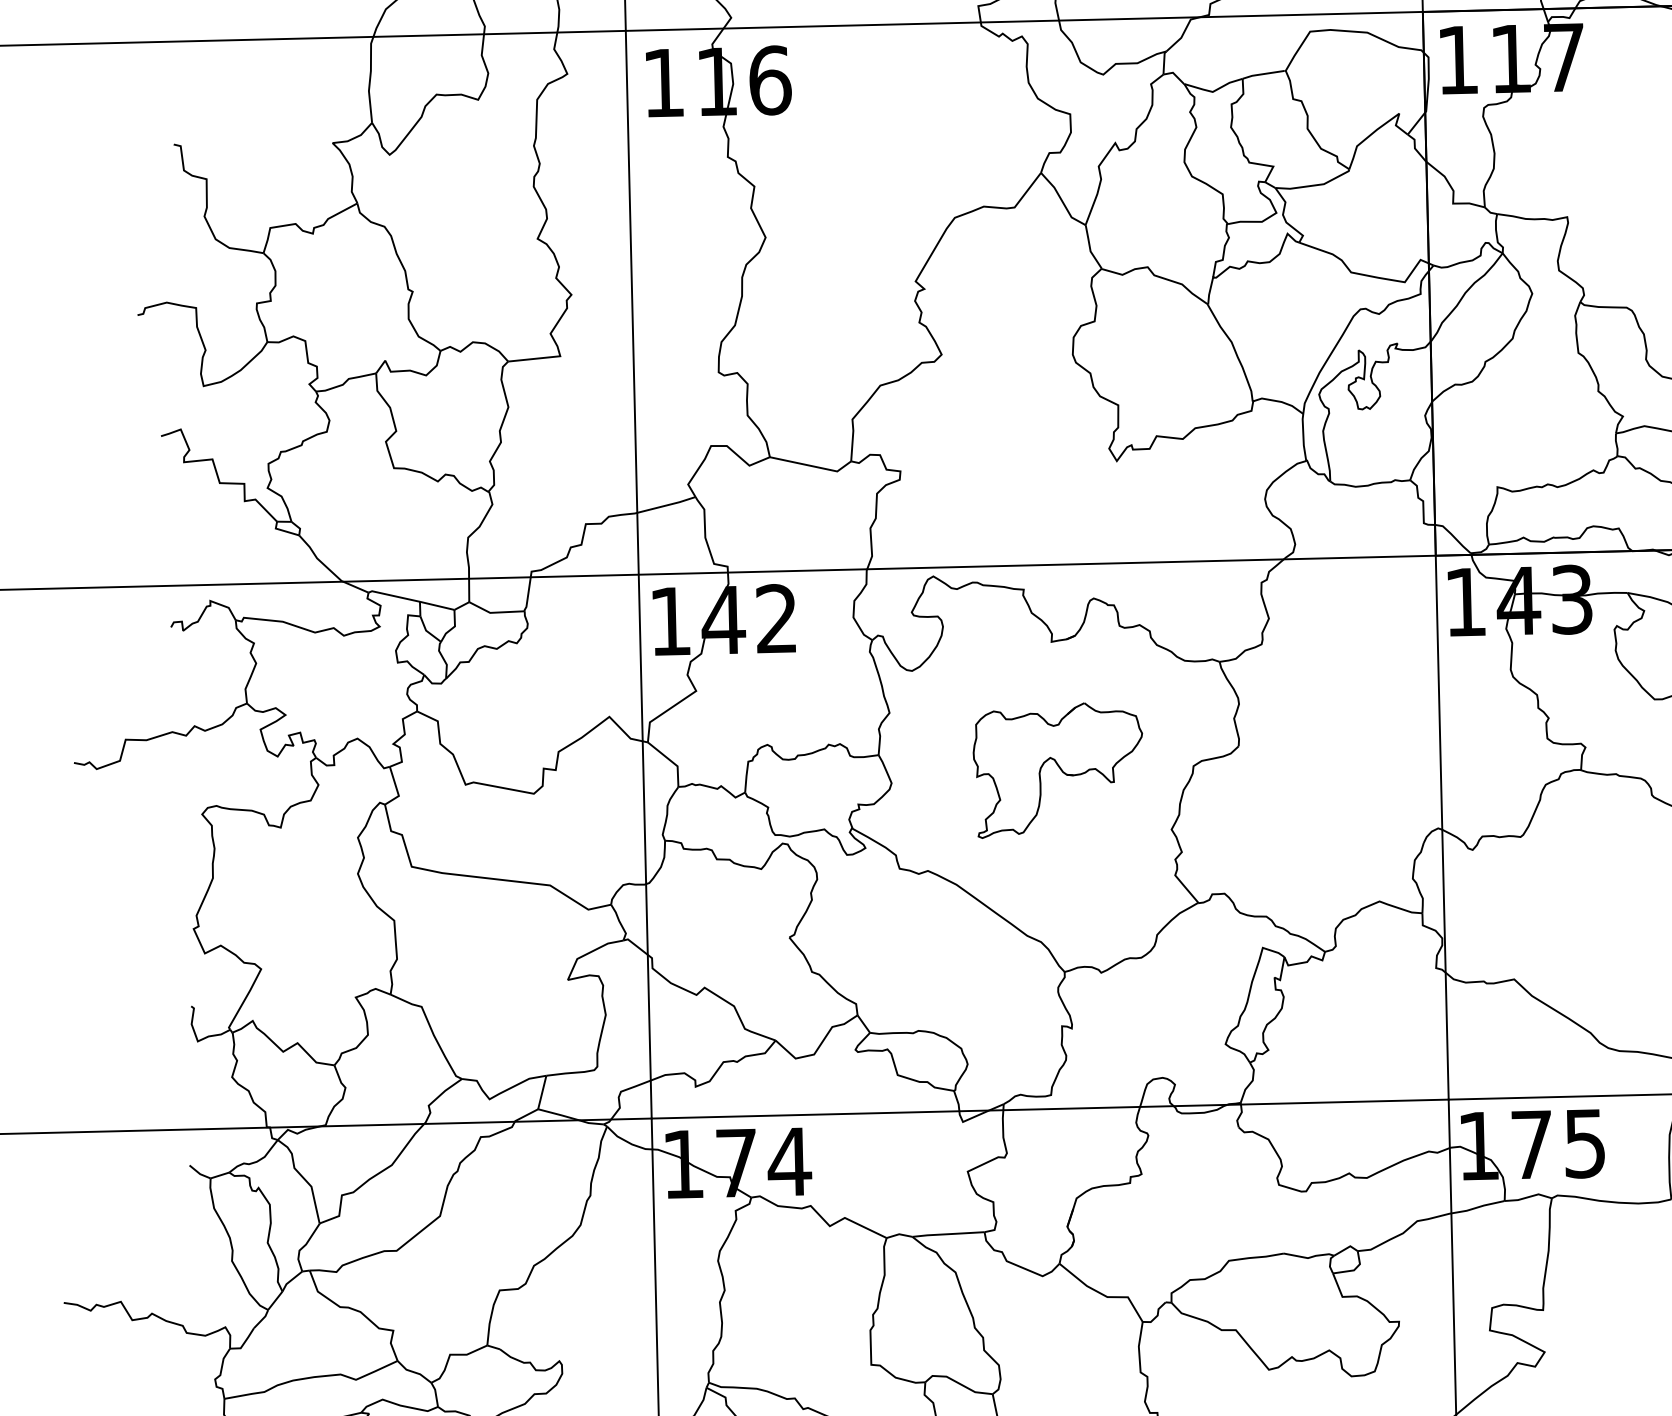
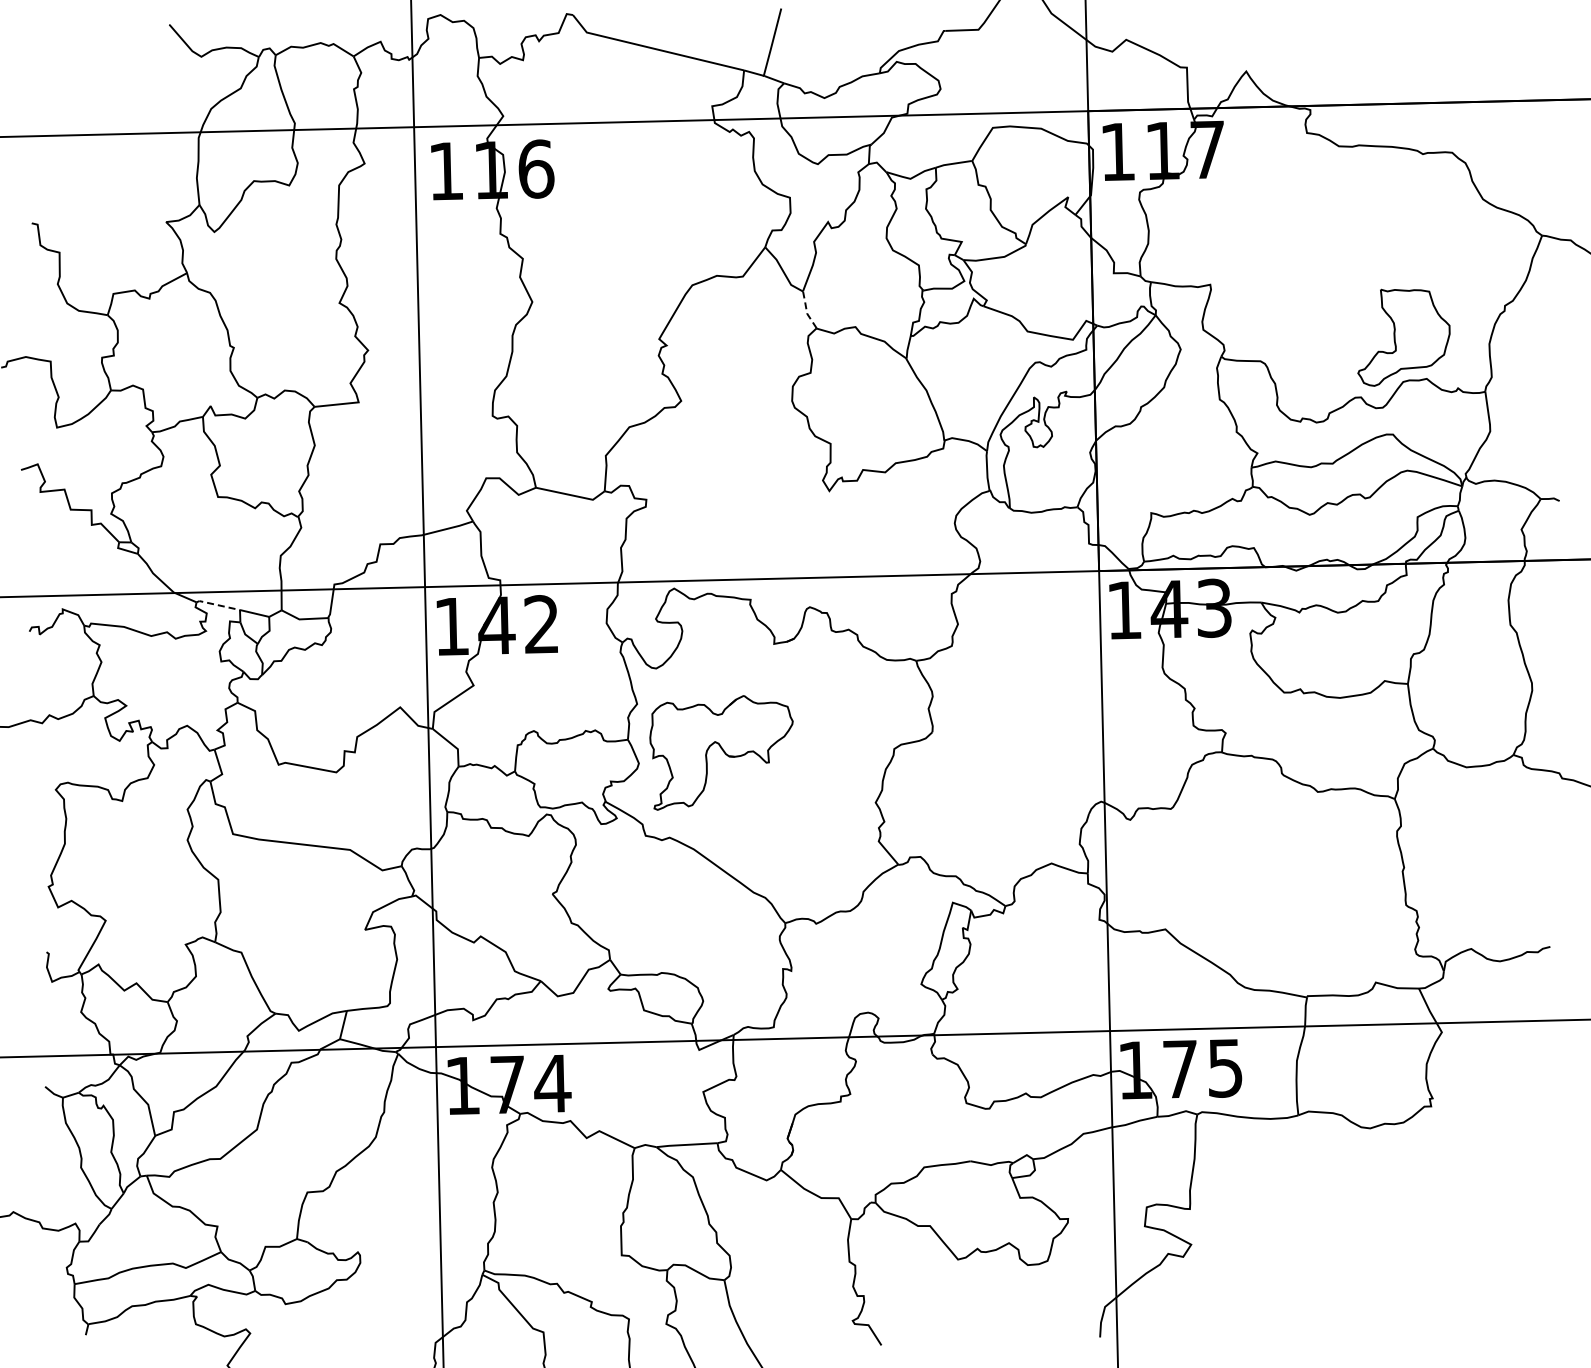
line: (1089, 247) -> (806, 310), solid -> dashed
line: (393, 596) -> (217, 605), solid -> dashed
part: (1057, 770) -> (721, 752), moved

